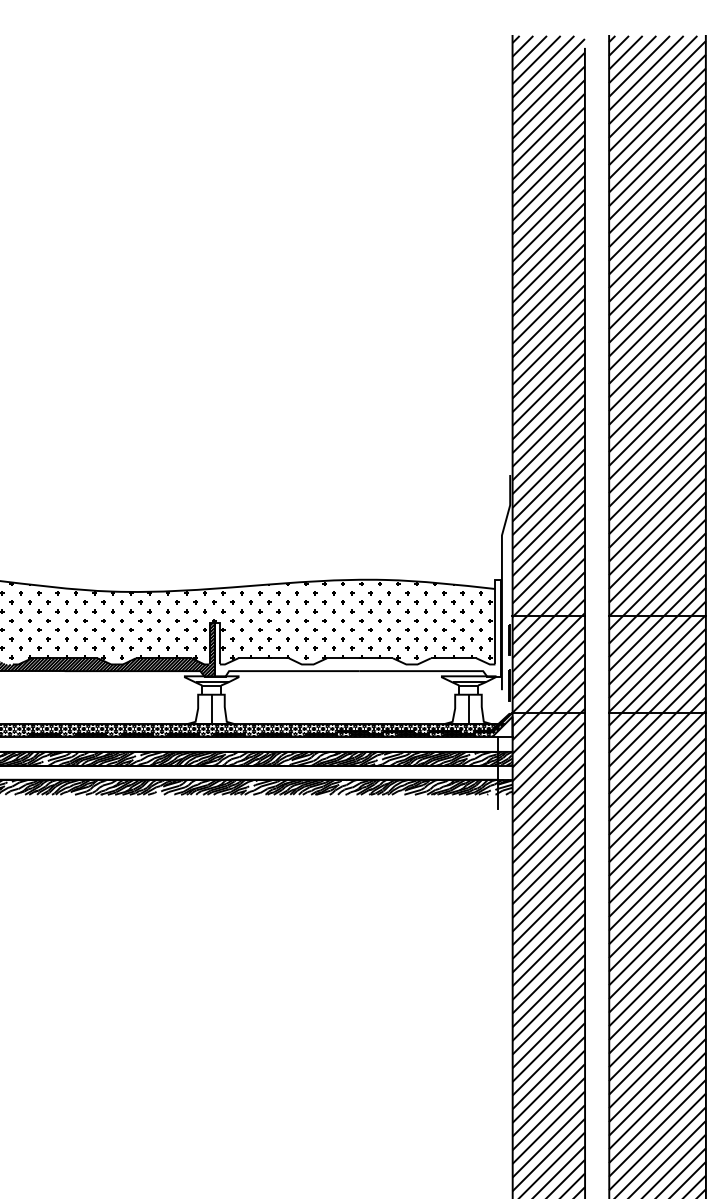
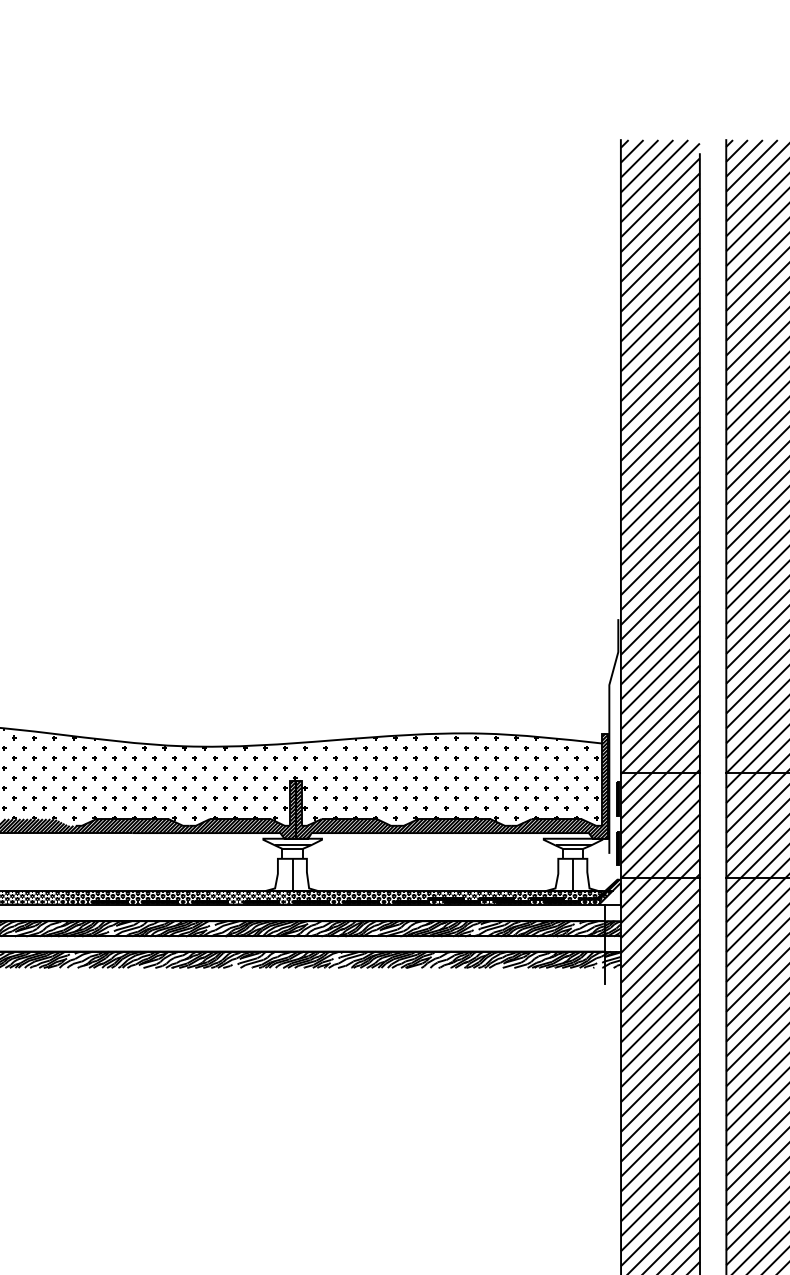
hatch: (357, 627) -> (451, 785), added

